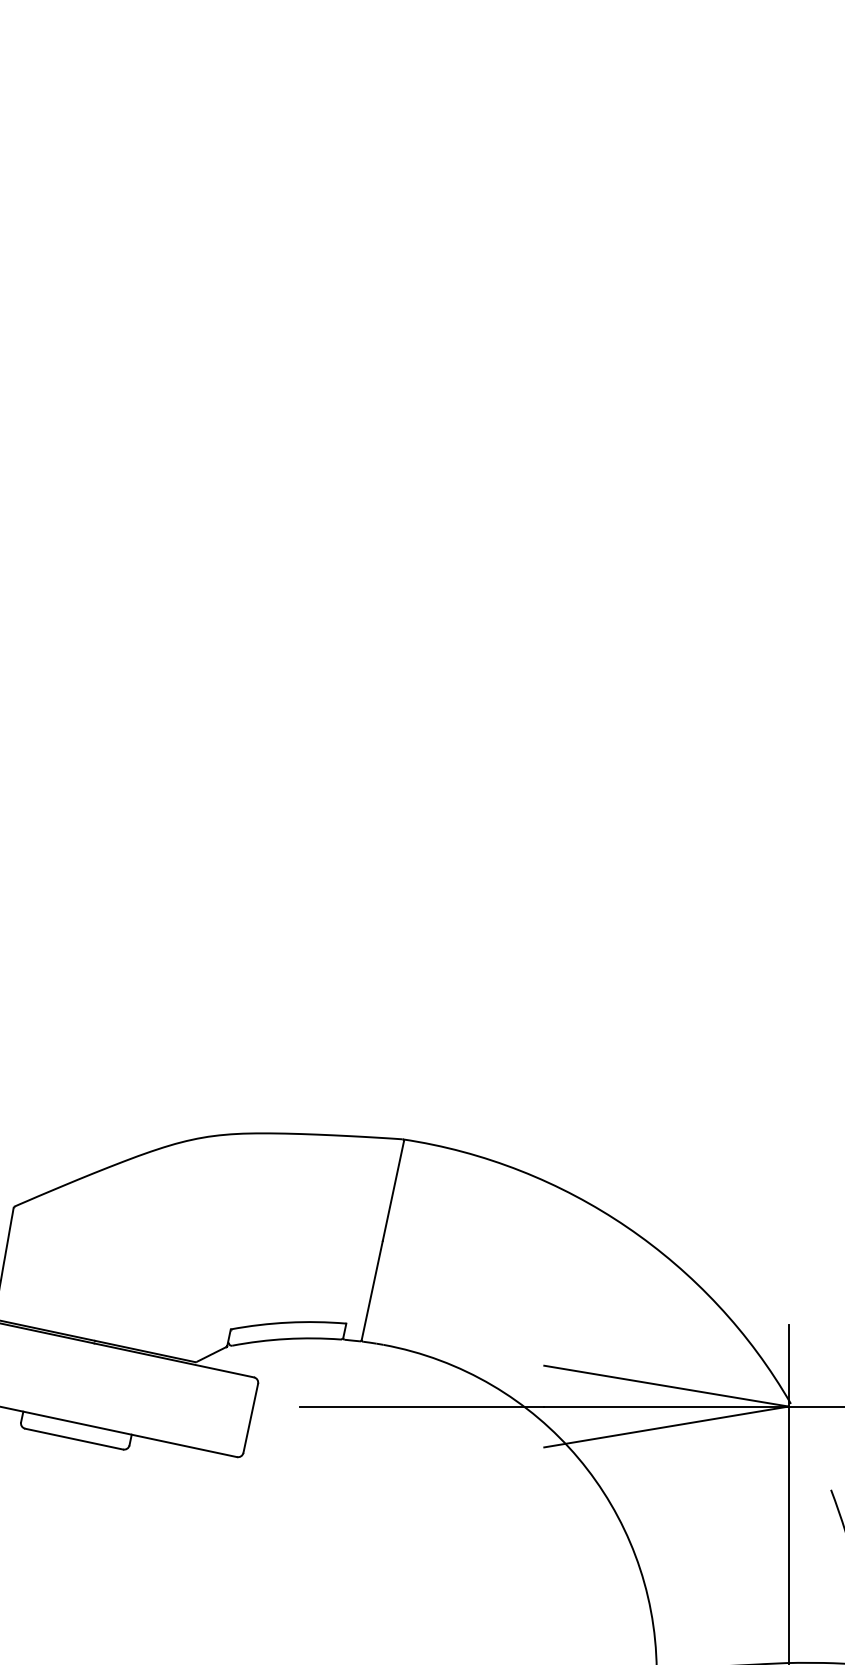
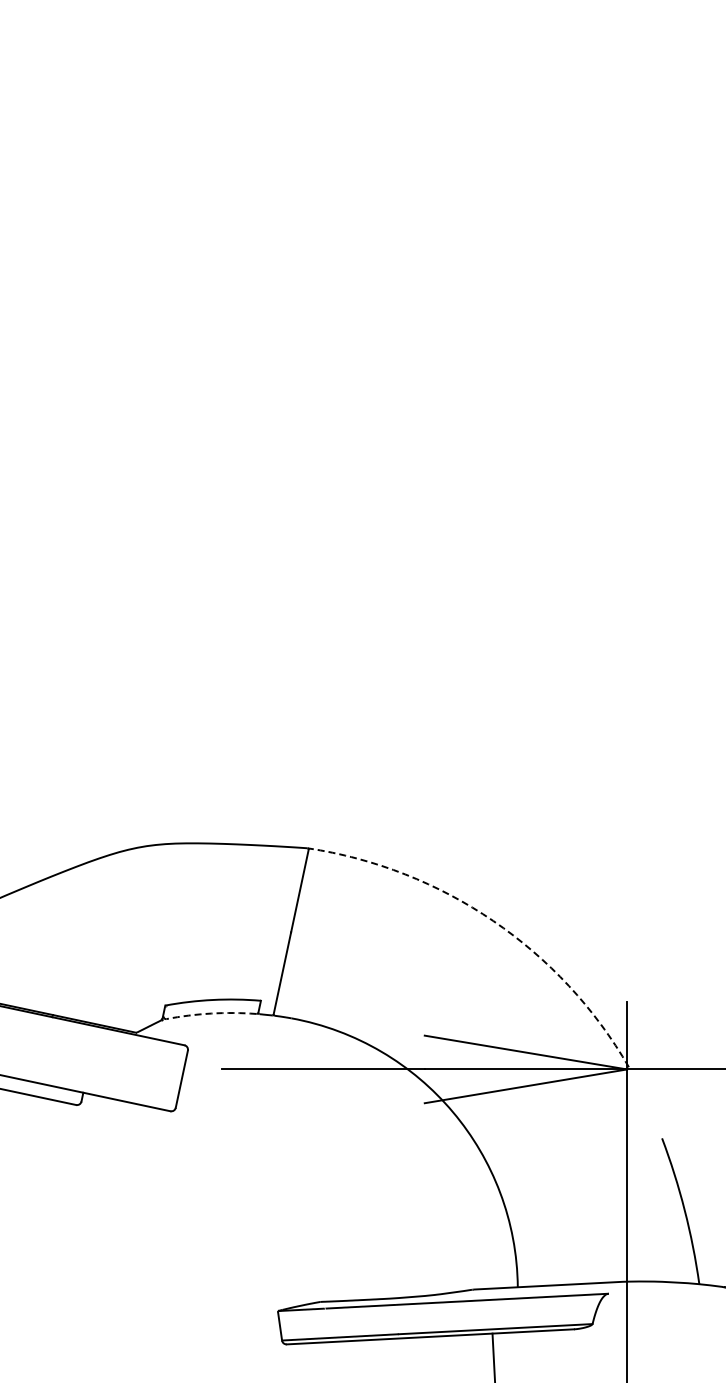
arc: (627, 1227) -> (493, 921), solid -> dashed
arc: (286, 1338) -> (211, 1013), solid -> dashed

